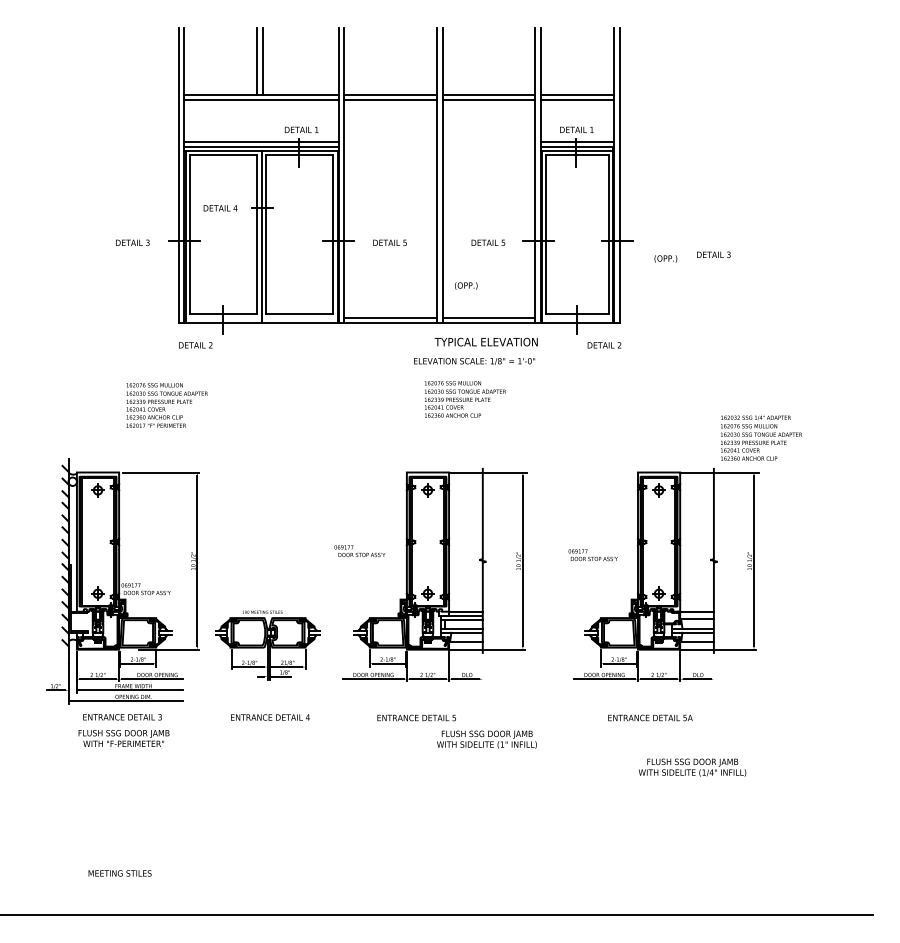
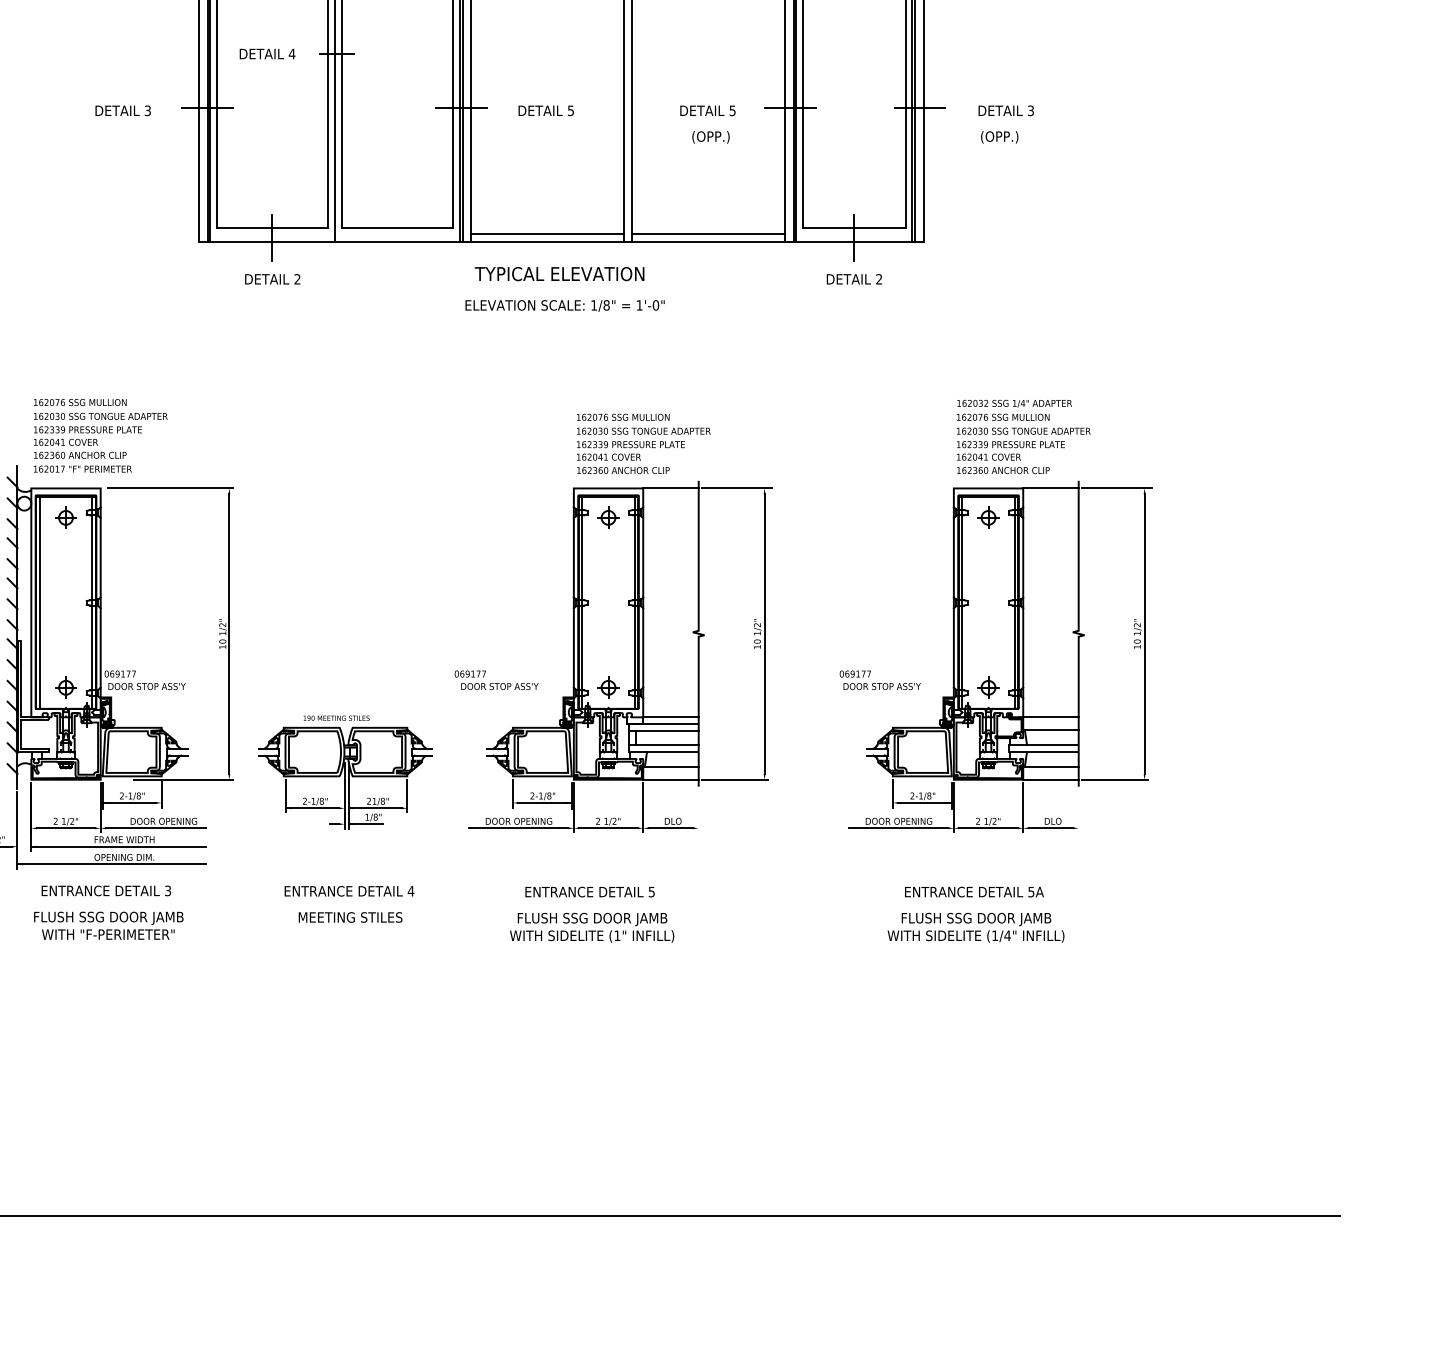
text: (713, 254) -> (1005, 110), moved
text: (466, 285) -> (711, 136), moved
text: (485, 341) -> (558, 273), moved
text: (195, 345) -> (272, 279), moved
text: (604, 345) -> (854, 279), moved
text: (474, 361) -> (565, 305), moved
text: (464, 399) -> (642, 444), moved
text: (166, 405) -> (99, 435), moved
text: (761, 437) -> (1023, 435), moved
text: (359, 551) -> (495, 680), moved
text: (592, 555) -> (879, 680), moved
text: (486, 739) -> (591, 927), moved
text: (692, 767) -> (976, 927), moved
text: (119, 873) -> (349, 917), moved

